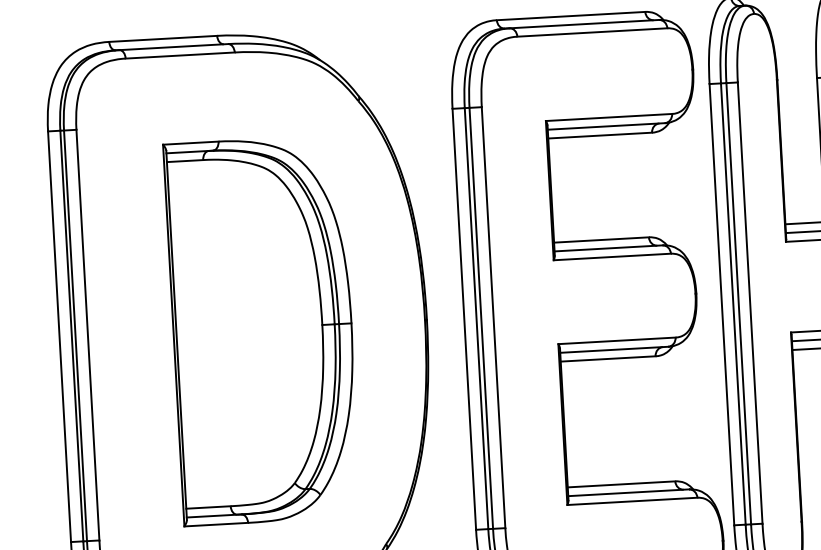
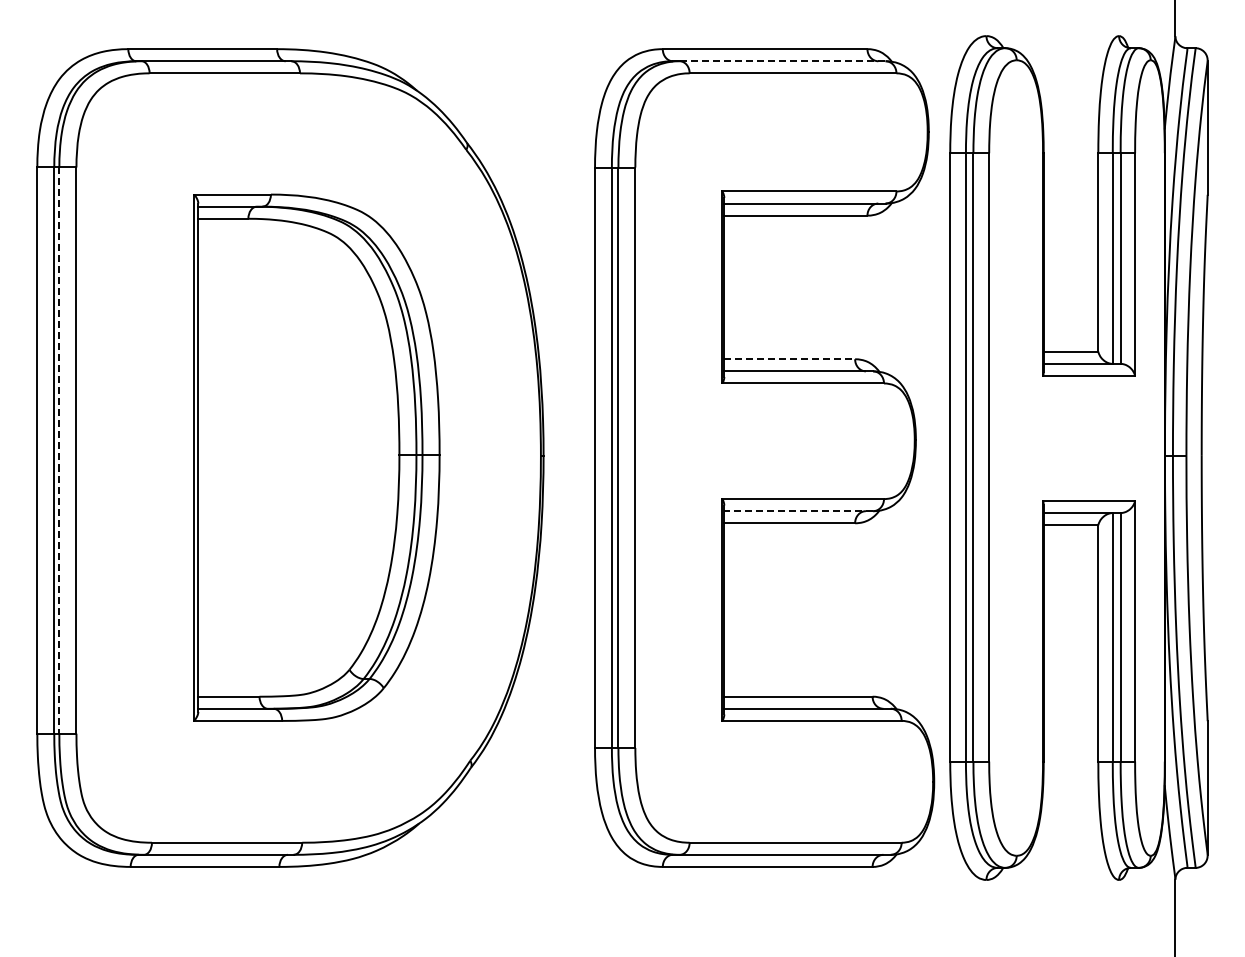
line: (584, 24) -> (783, 61), solid -> dashed
line: (602, 240) -> (790, 359), solid -> dashed
line: (75, 336) -> (59, 451), solid -> dashed
line: (614, 350) -> (798, 511), solid -> dashed

